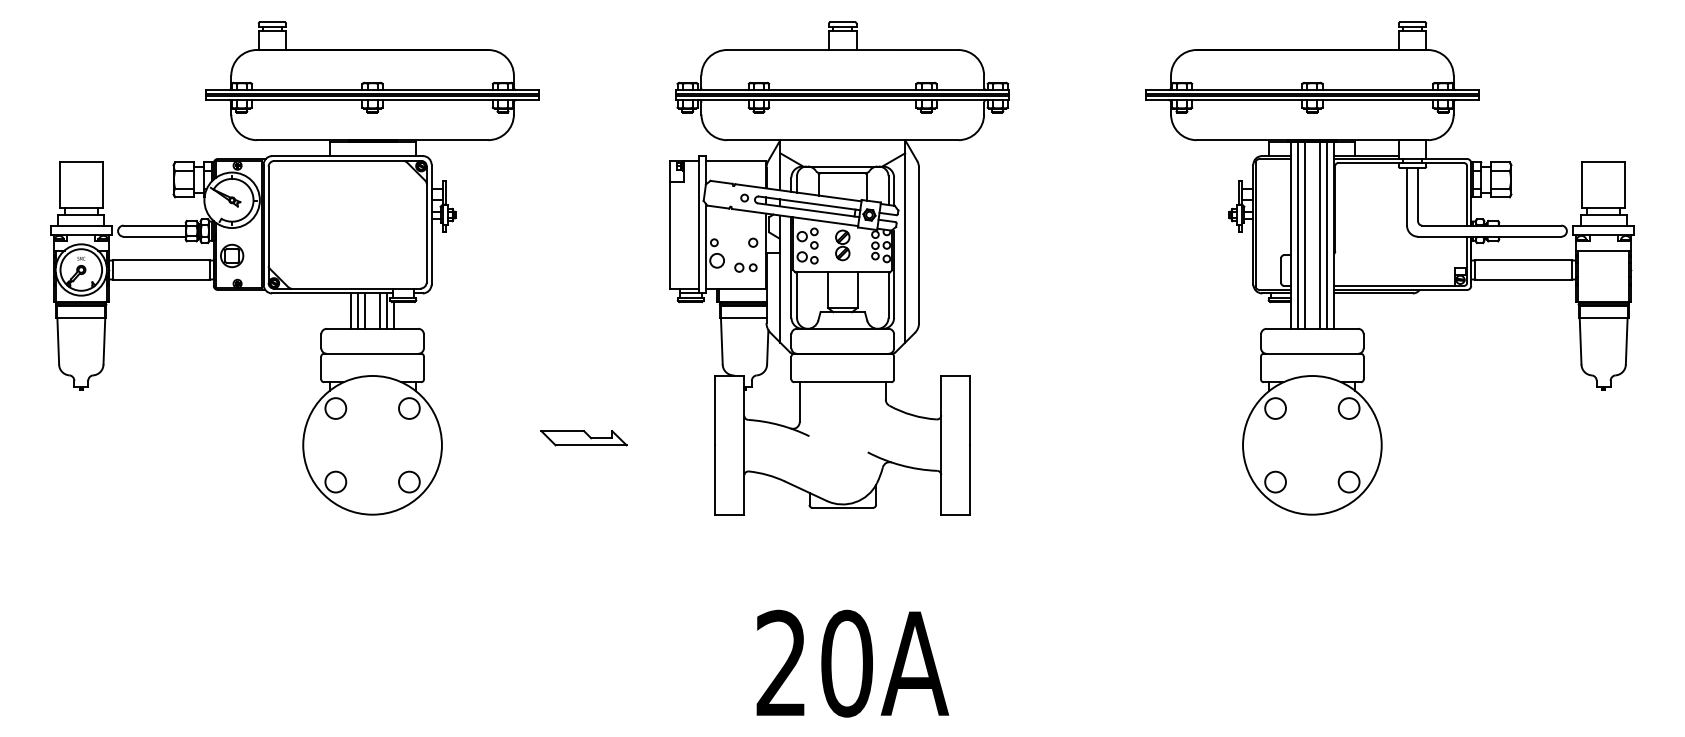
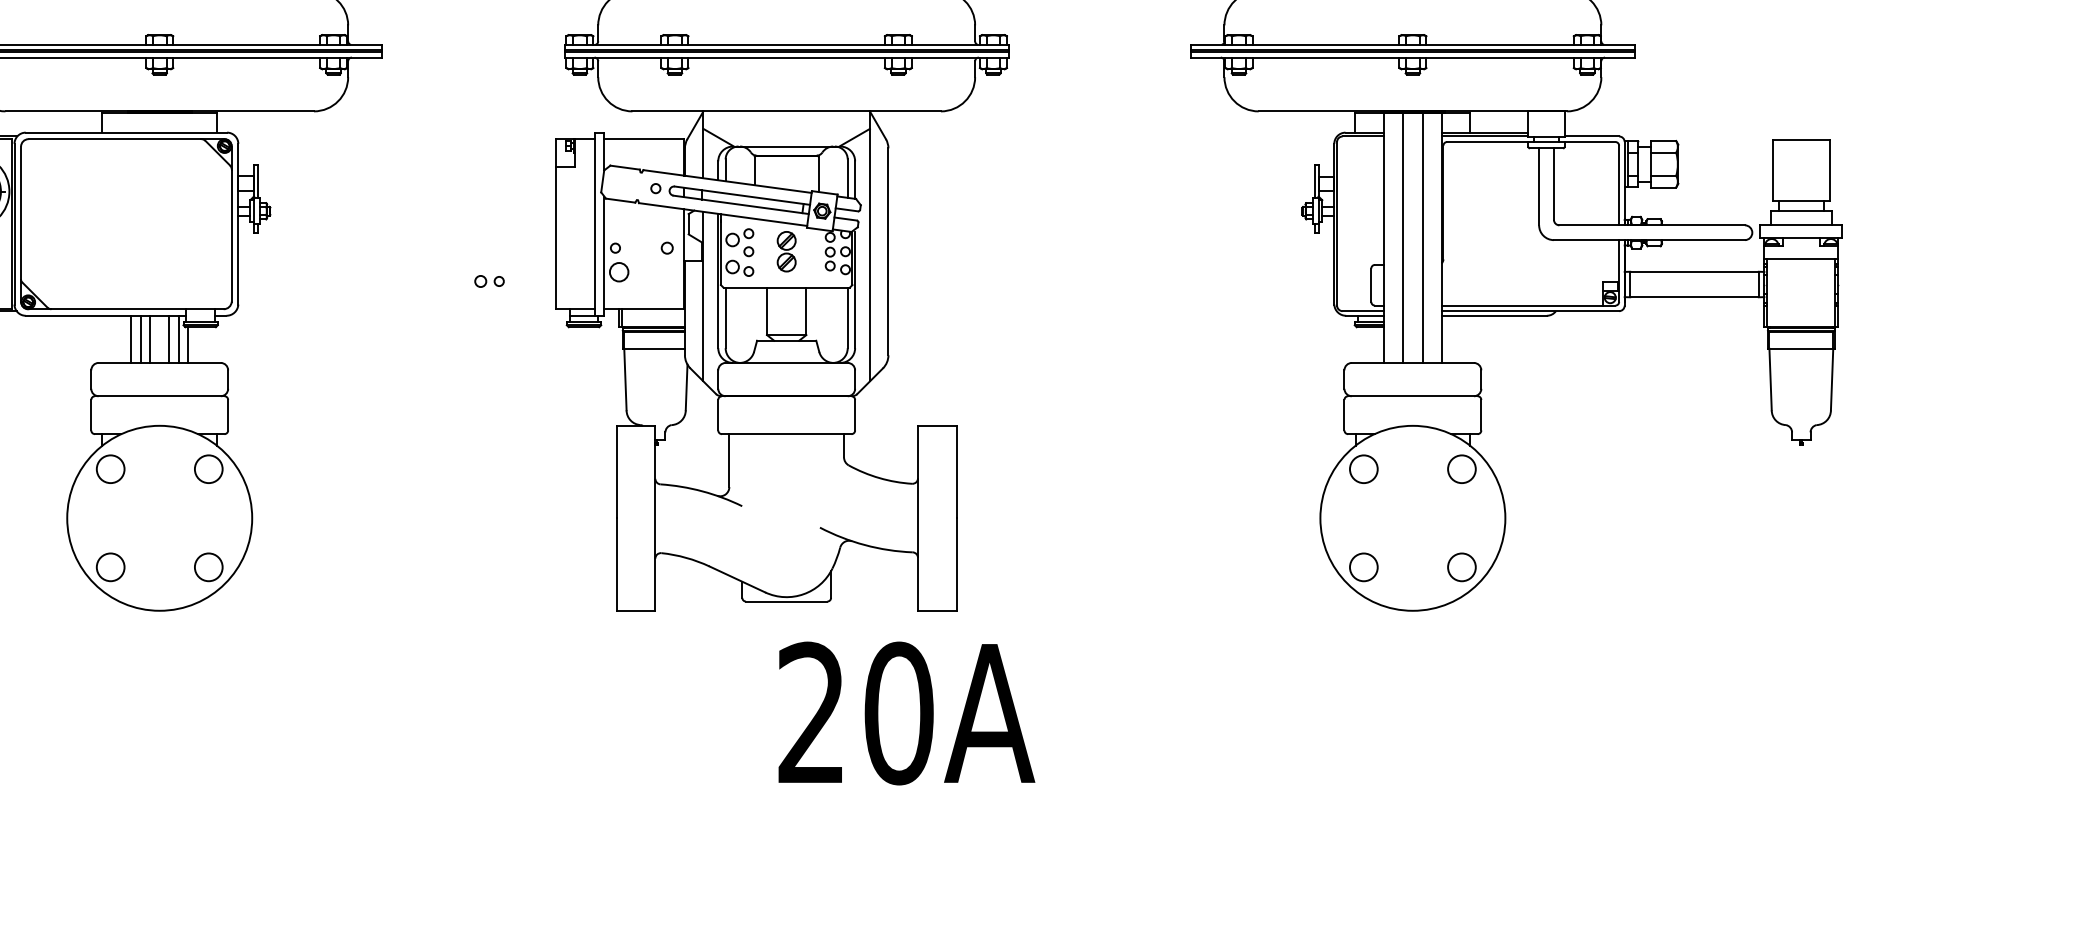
line: (1298, 234) -> (1394, 237), removed
line: (1326, 234) -> (1431, 237), removed
part: (745, 267) -> (488, 281), moved
part: (583, 438) -> (440, 509), removed
text: (852, 663) -> (906, 713), moved

